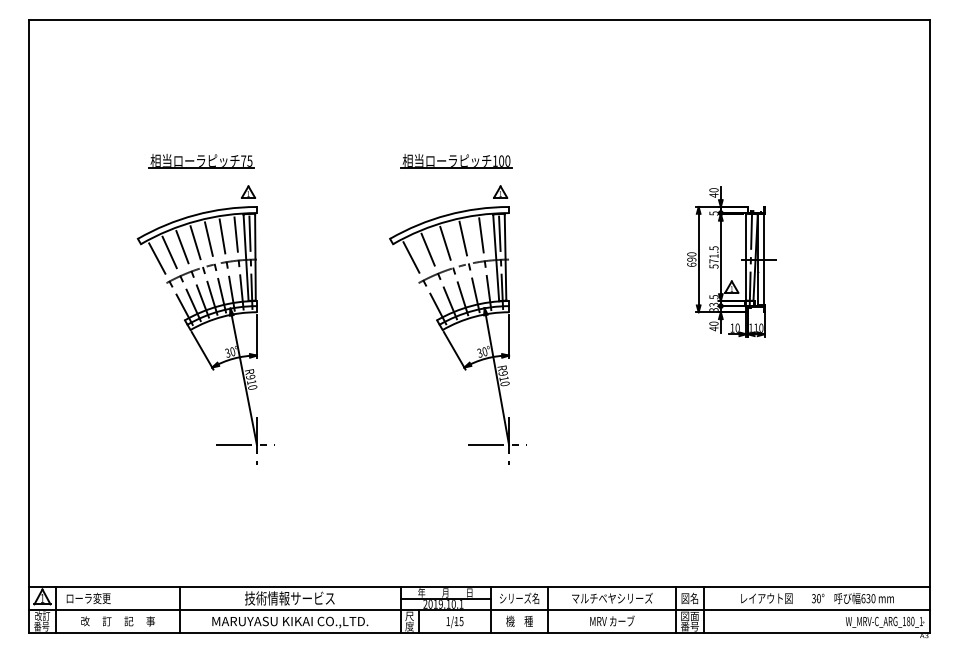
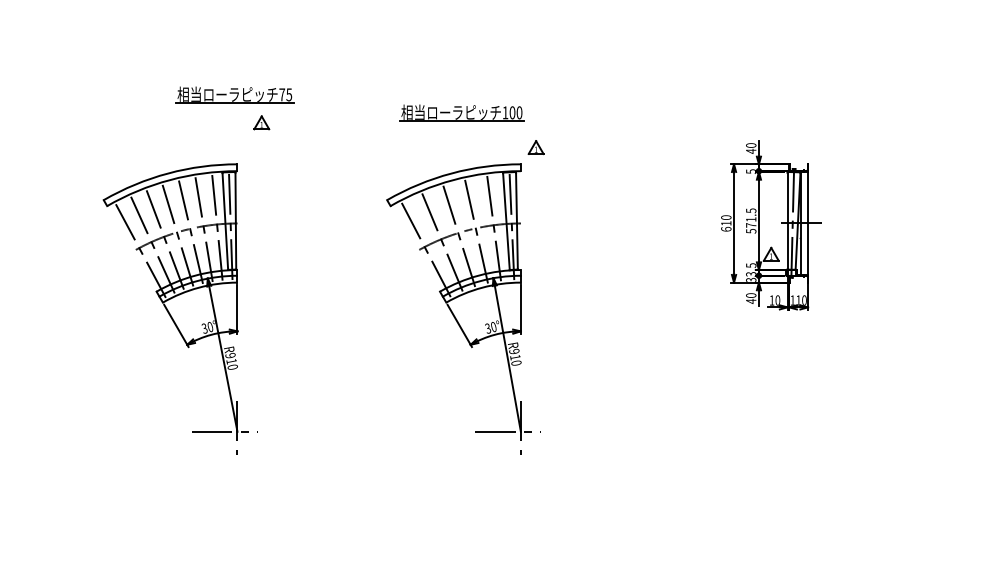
part: (201, 161) -> (234, 95), moved
part: (248, 191) -> (261, 122), moved
part: (500, 191) -> (536, 146), moved
text: (691, 259) -> (725, 223), 690 -> 610

